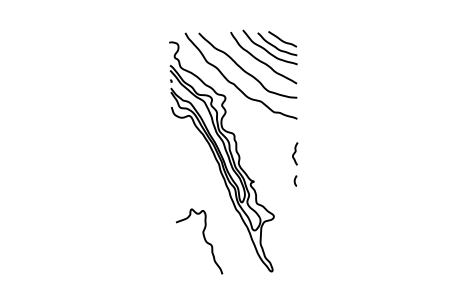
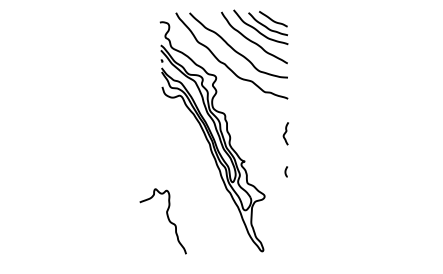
curve: (295, 180) -> (286, 171), moved
curve: (203, 238) -> (167, 218), moved

